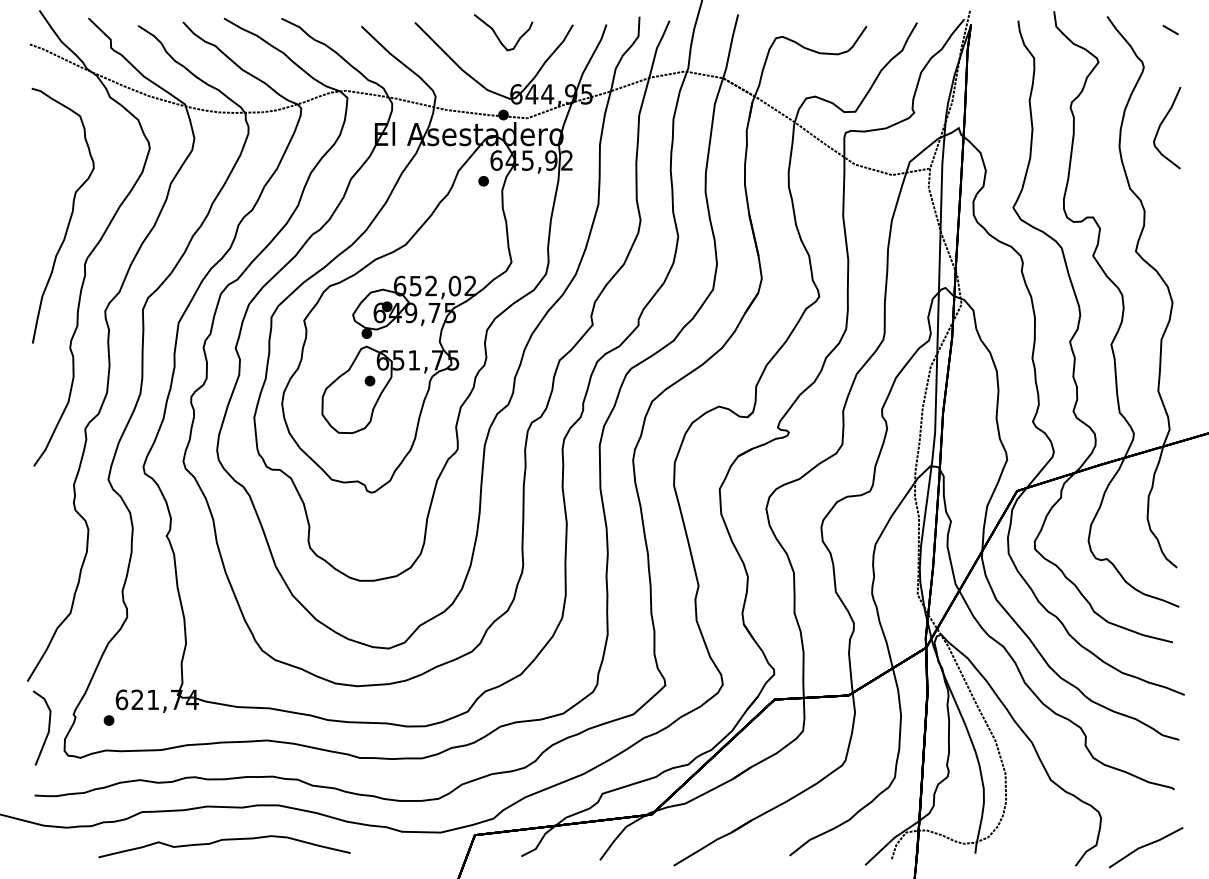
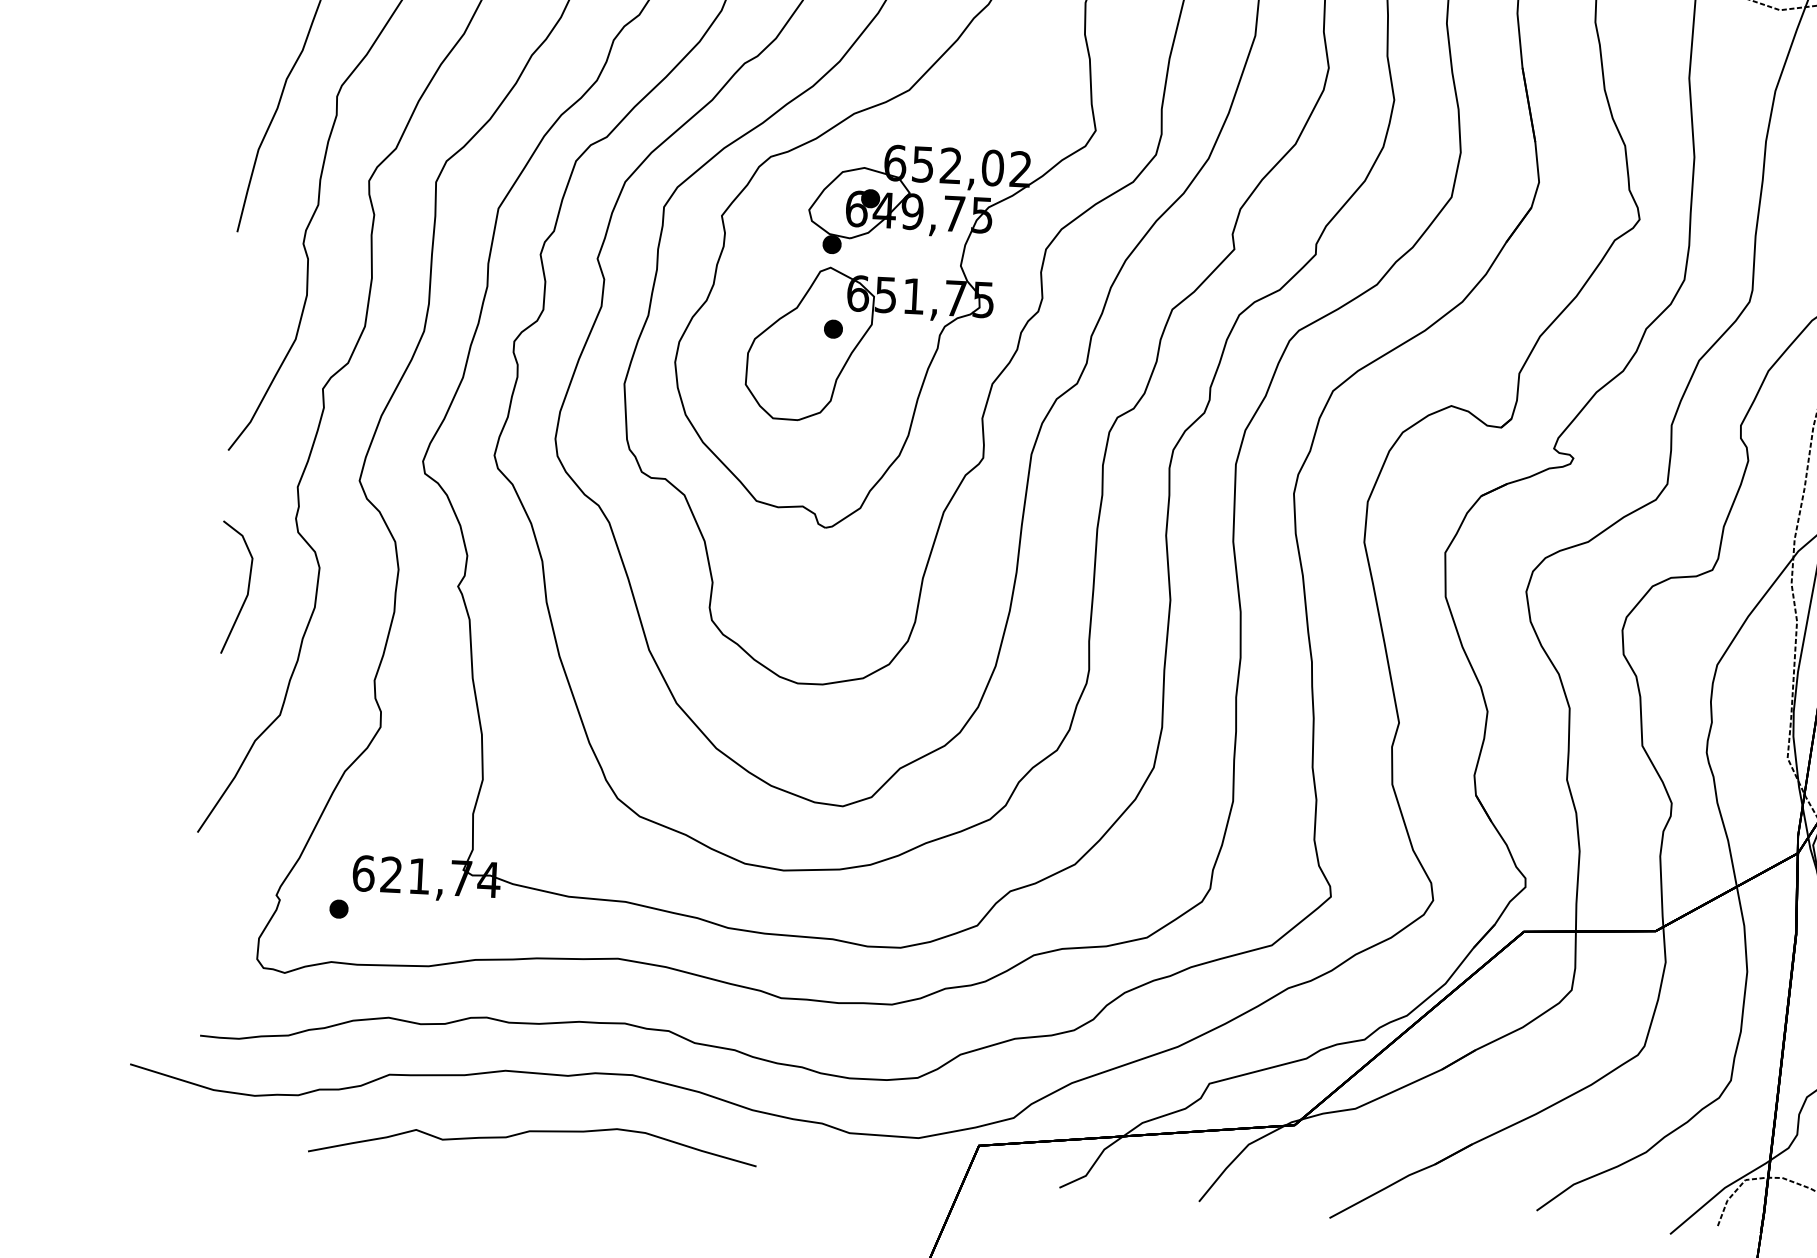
line: (48, 727) -> (247, 587), moved

